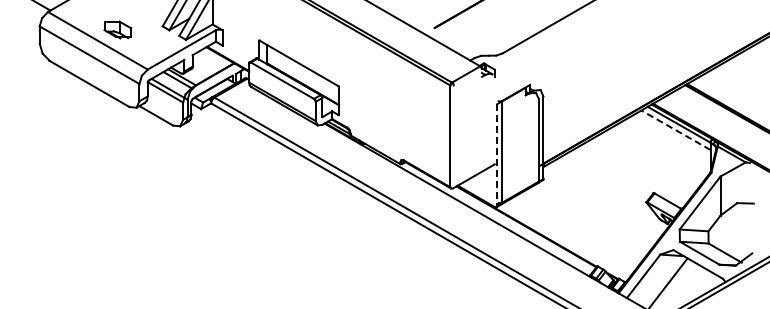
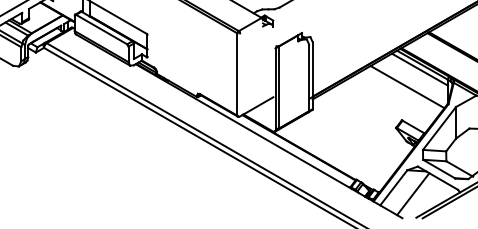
line: (675, 130) -> (419, 69), dashed -> solid
line: (660, 151) -> (407, 86), added
line: (497, 154) -> (275, 89), dashed -> solid

